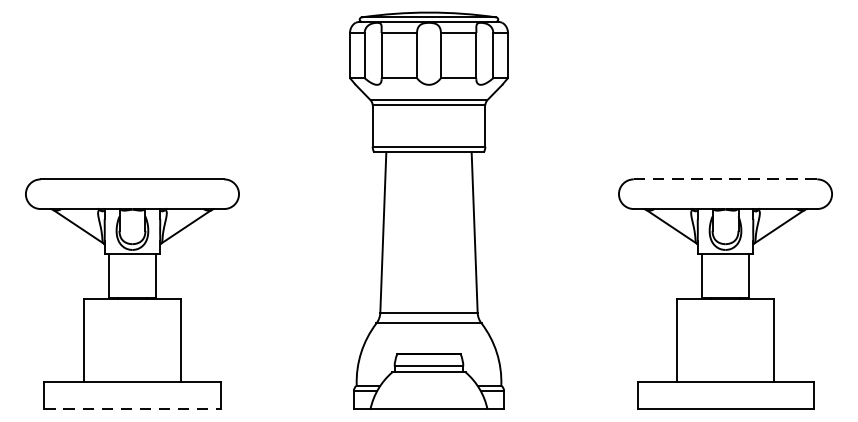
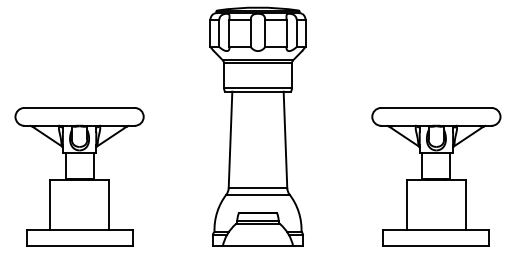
line: (725, 178) -> (436, 107), dashed -> solid
line: (132, 409) -> (79, 246), dashed -> solid

